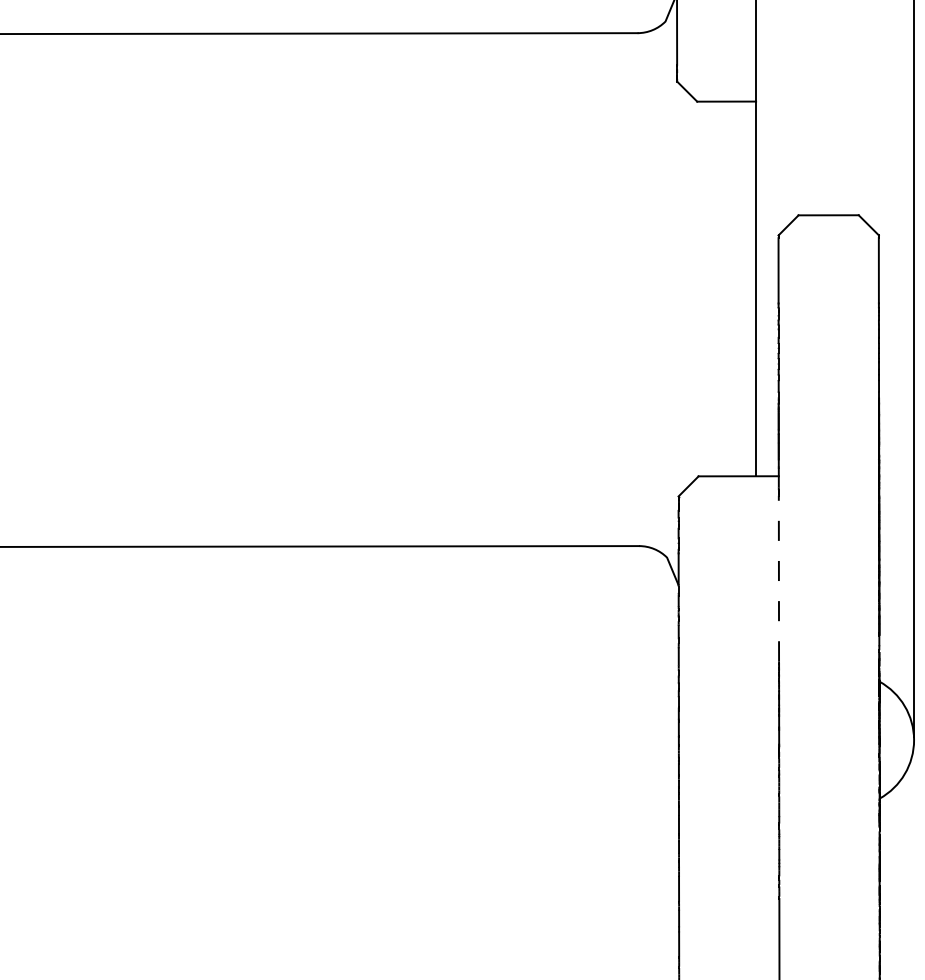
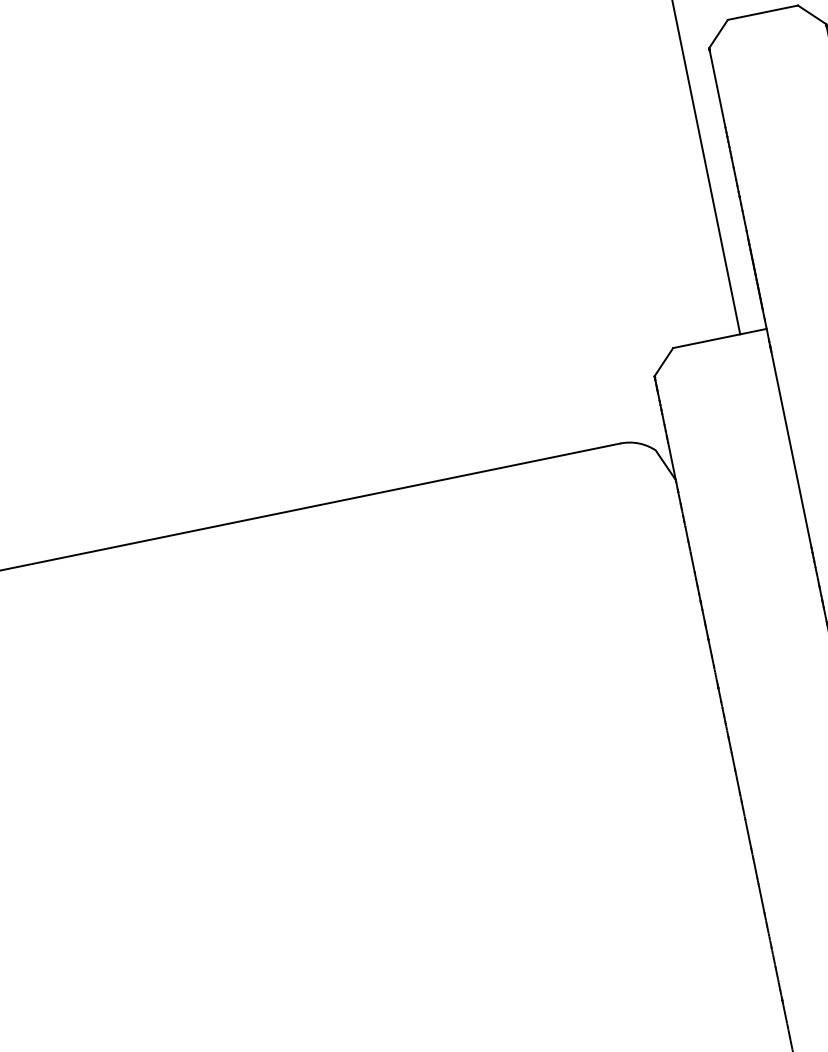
line: (778, 578) -> (790, 448), dashed -> solid

